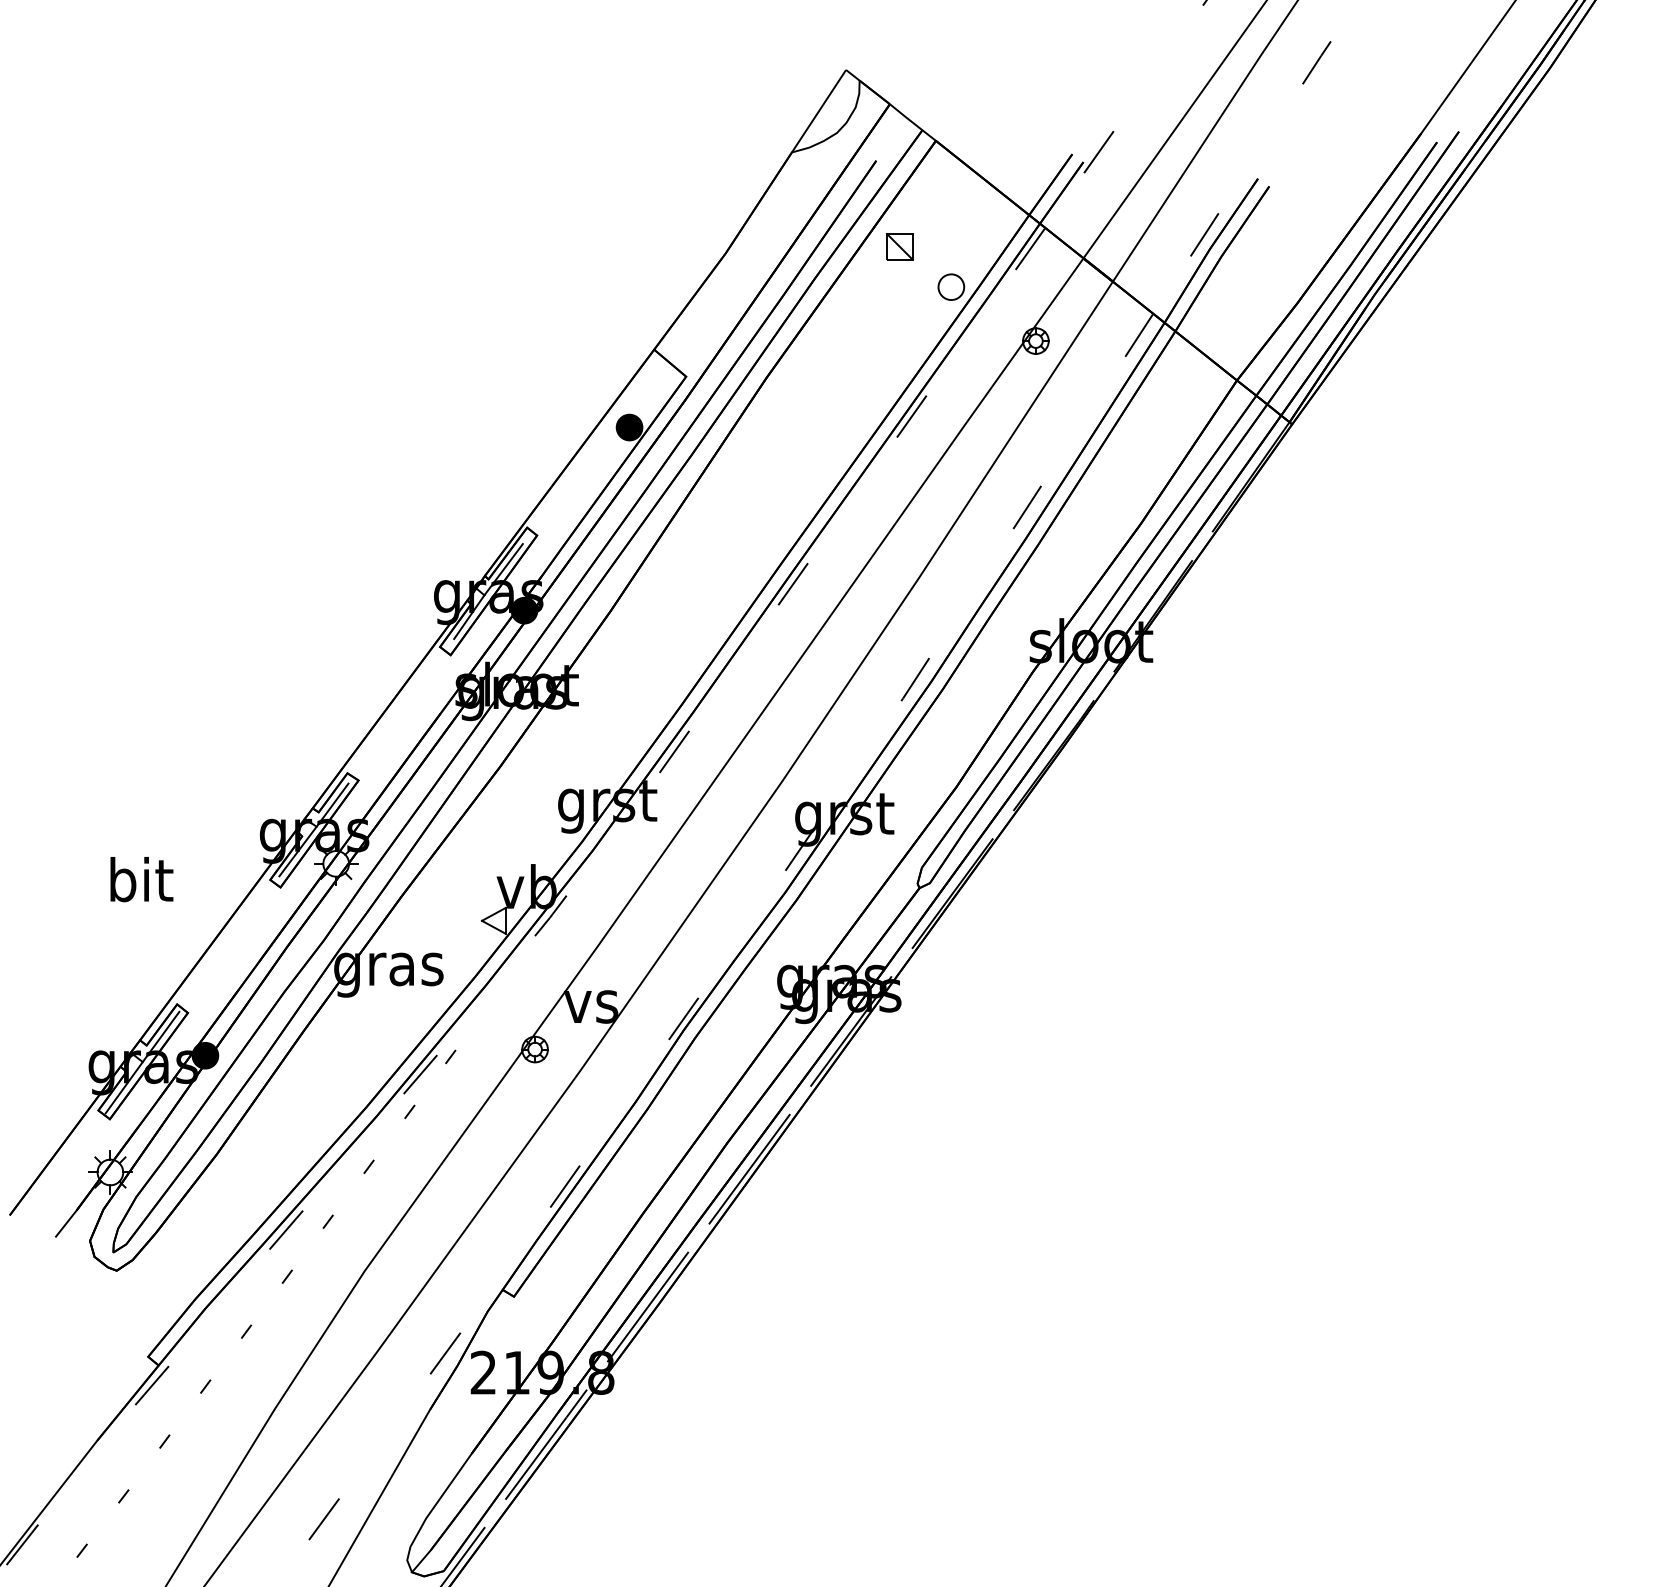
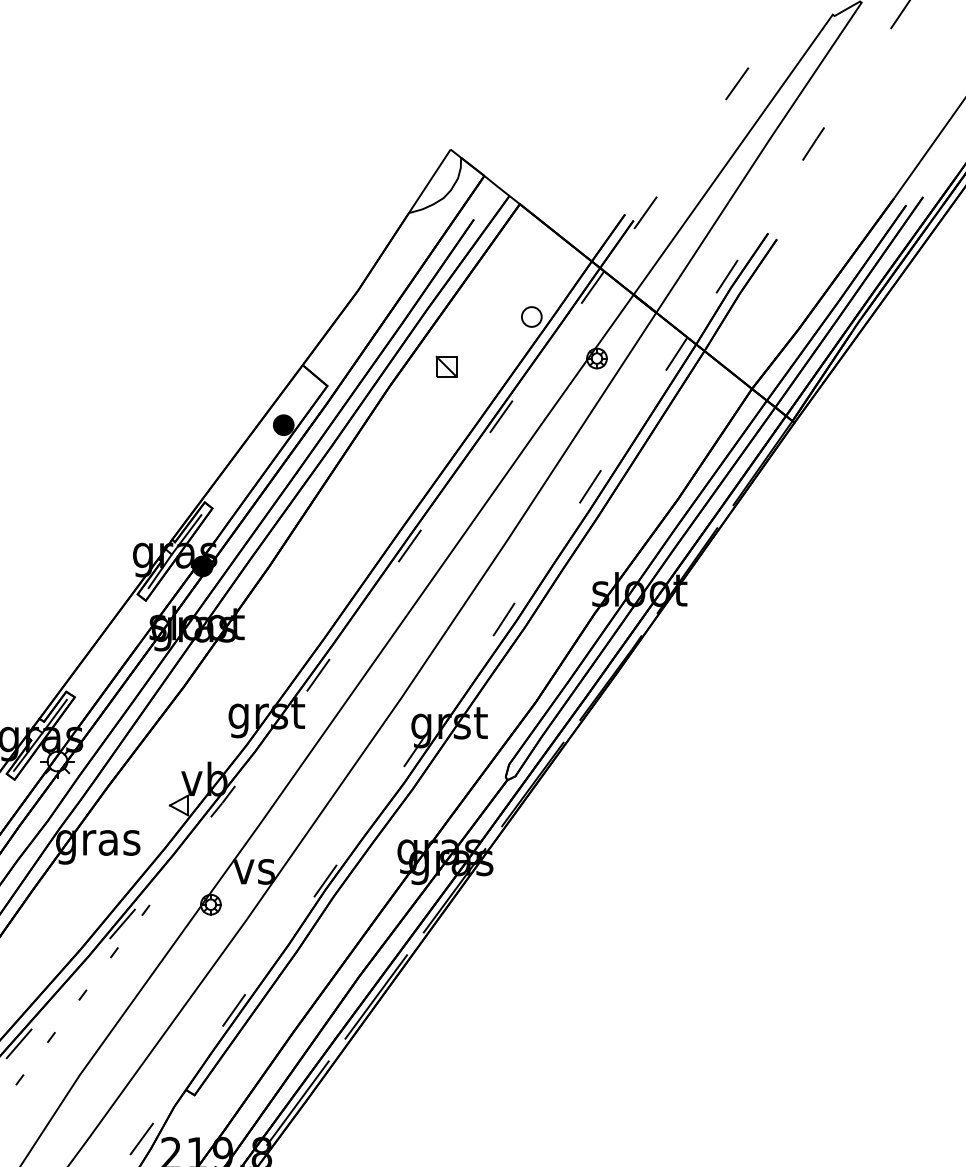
part: (899, 246) -> (446, 366), moved

